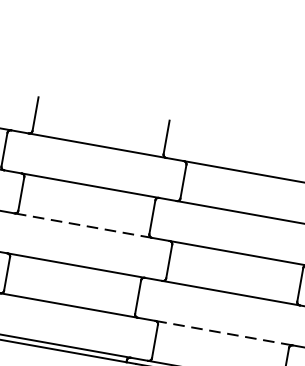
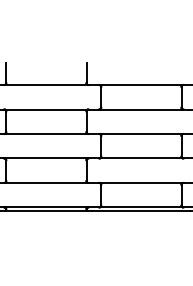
line: (82, 224) -> (45, 133), dashed -> solid
line: (224, 332) -> (141, 182), dashed -> solid

